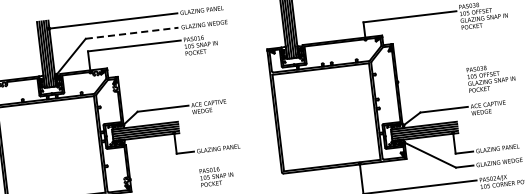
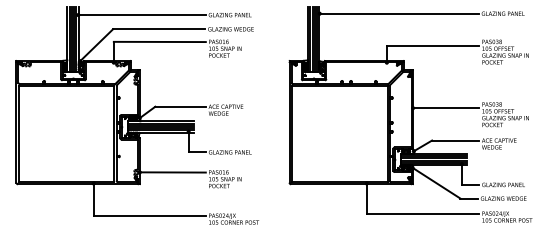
line: (132, 33) -> (159, 29), dashed -> solid
line: (431, 78) -> (446, 108), added
line: (162, 175) -> (172, 172), added

